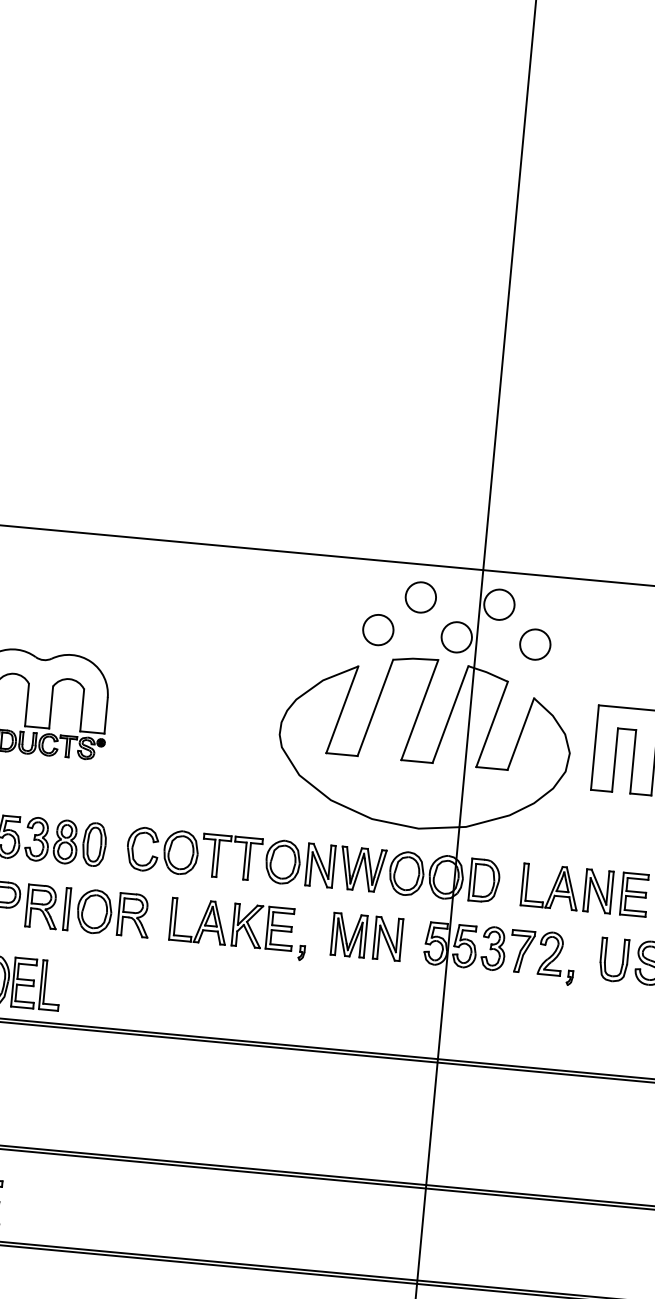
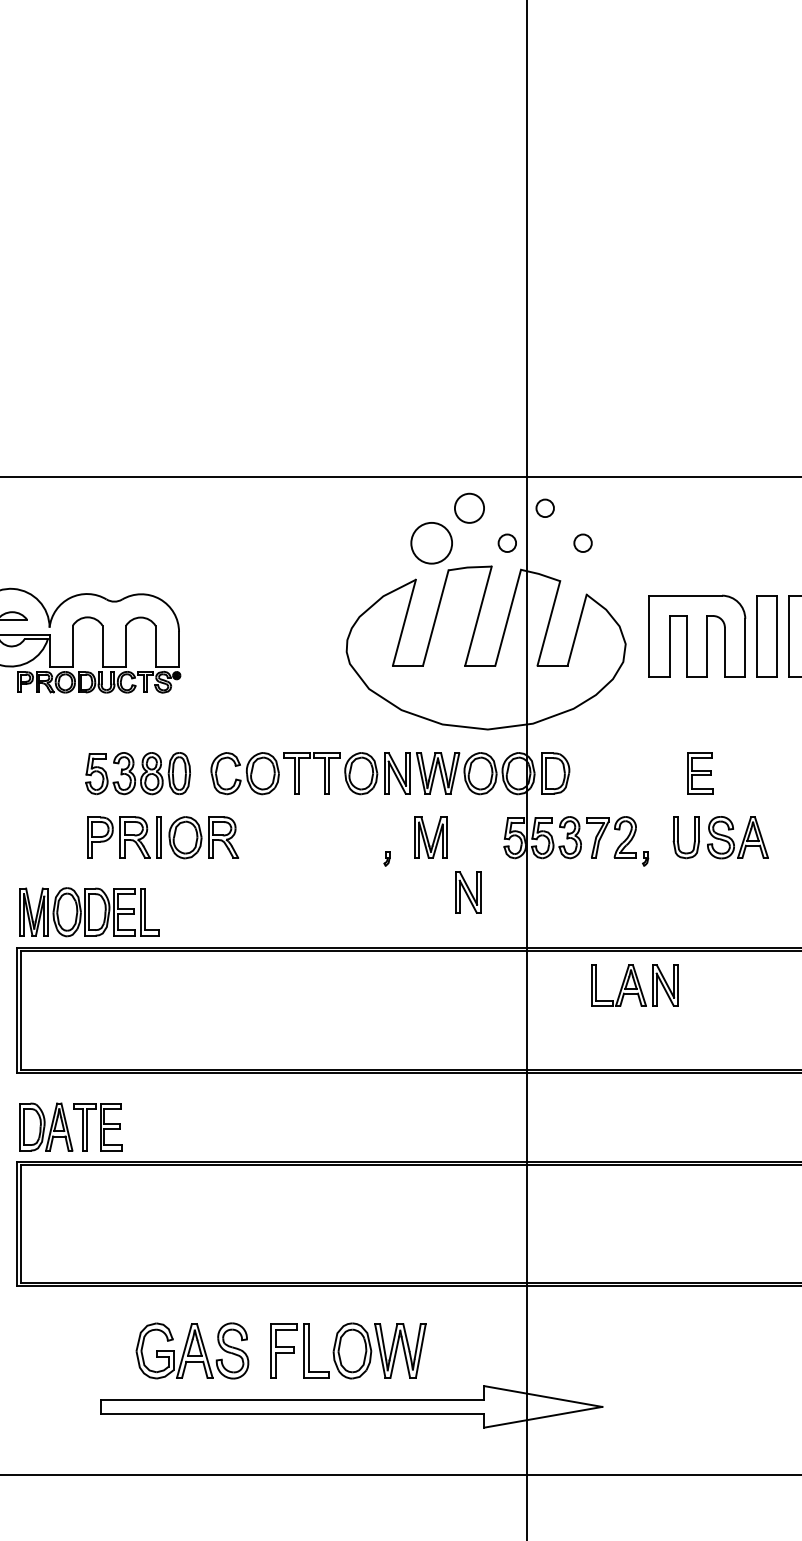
circle: (498, 603) -> (544, 507), size x0.6
circle: (378, 629) -> (431, 542), size x1.4
circle: (455, 636) -> (506, 542), size x0.6
circle: (534, 643) -> (582, 542), size x0.6
part: (566, 888) -> (634, 985), moved
part: (231, 924) -> (317, 837), removed
part: (388, 938) -> (468, 892), moved

